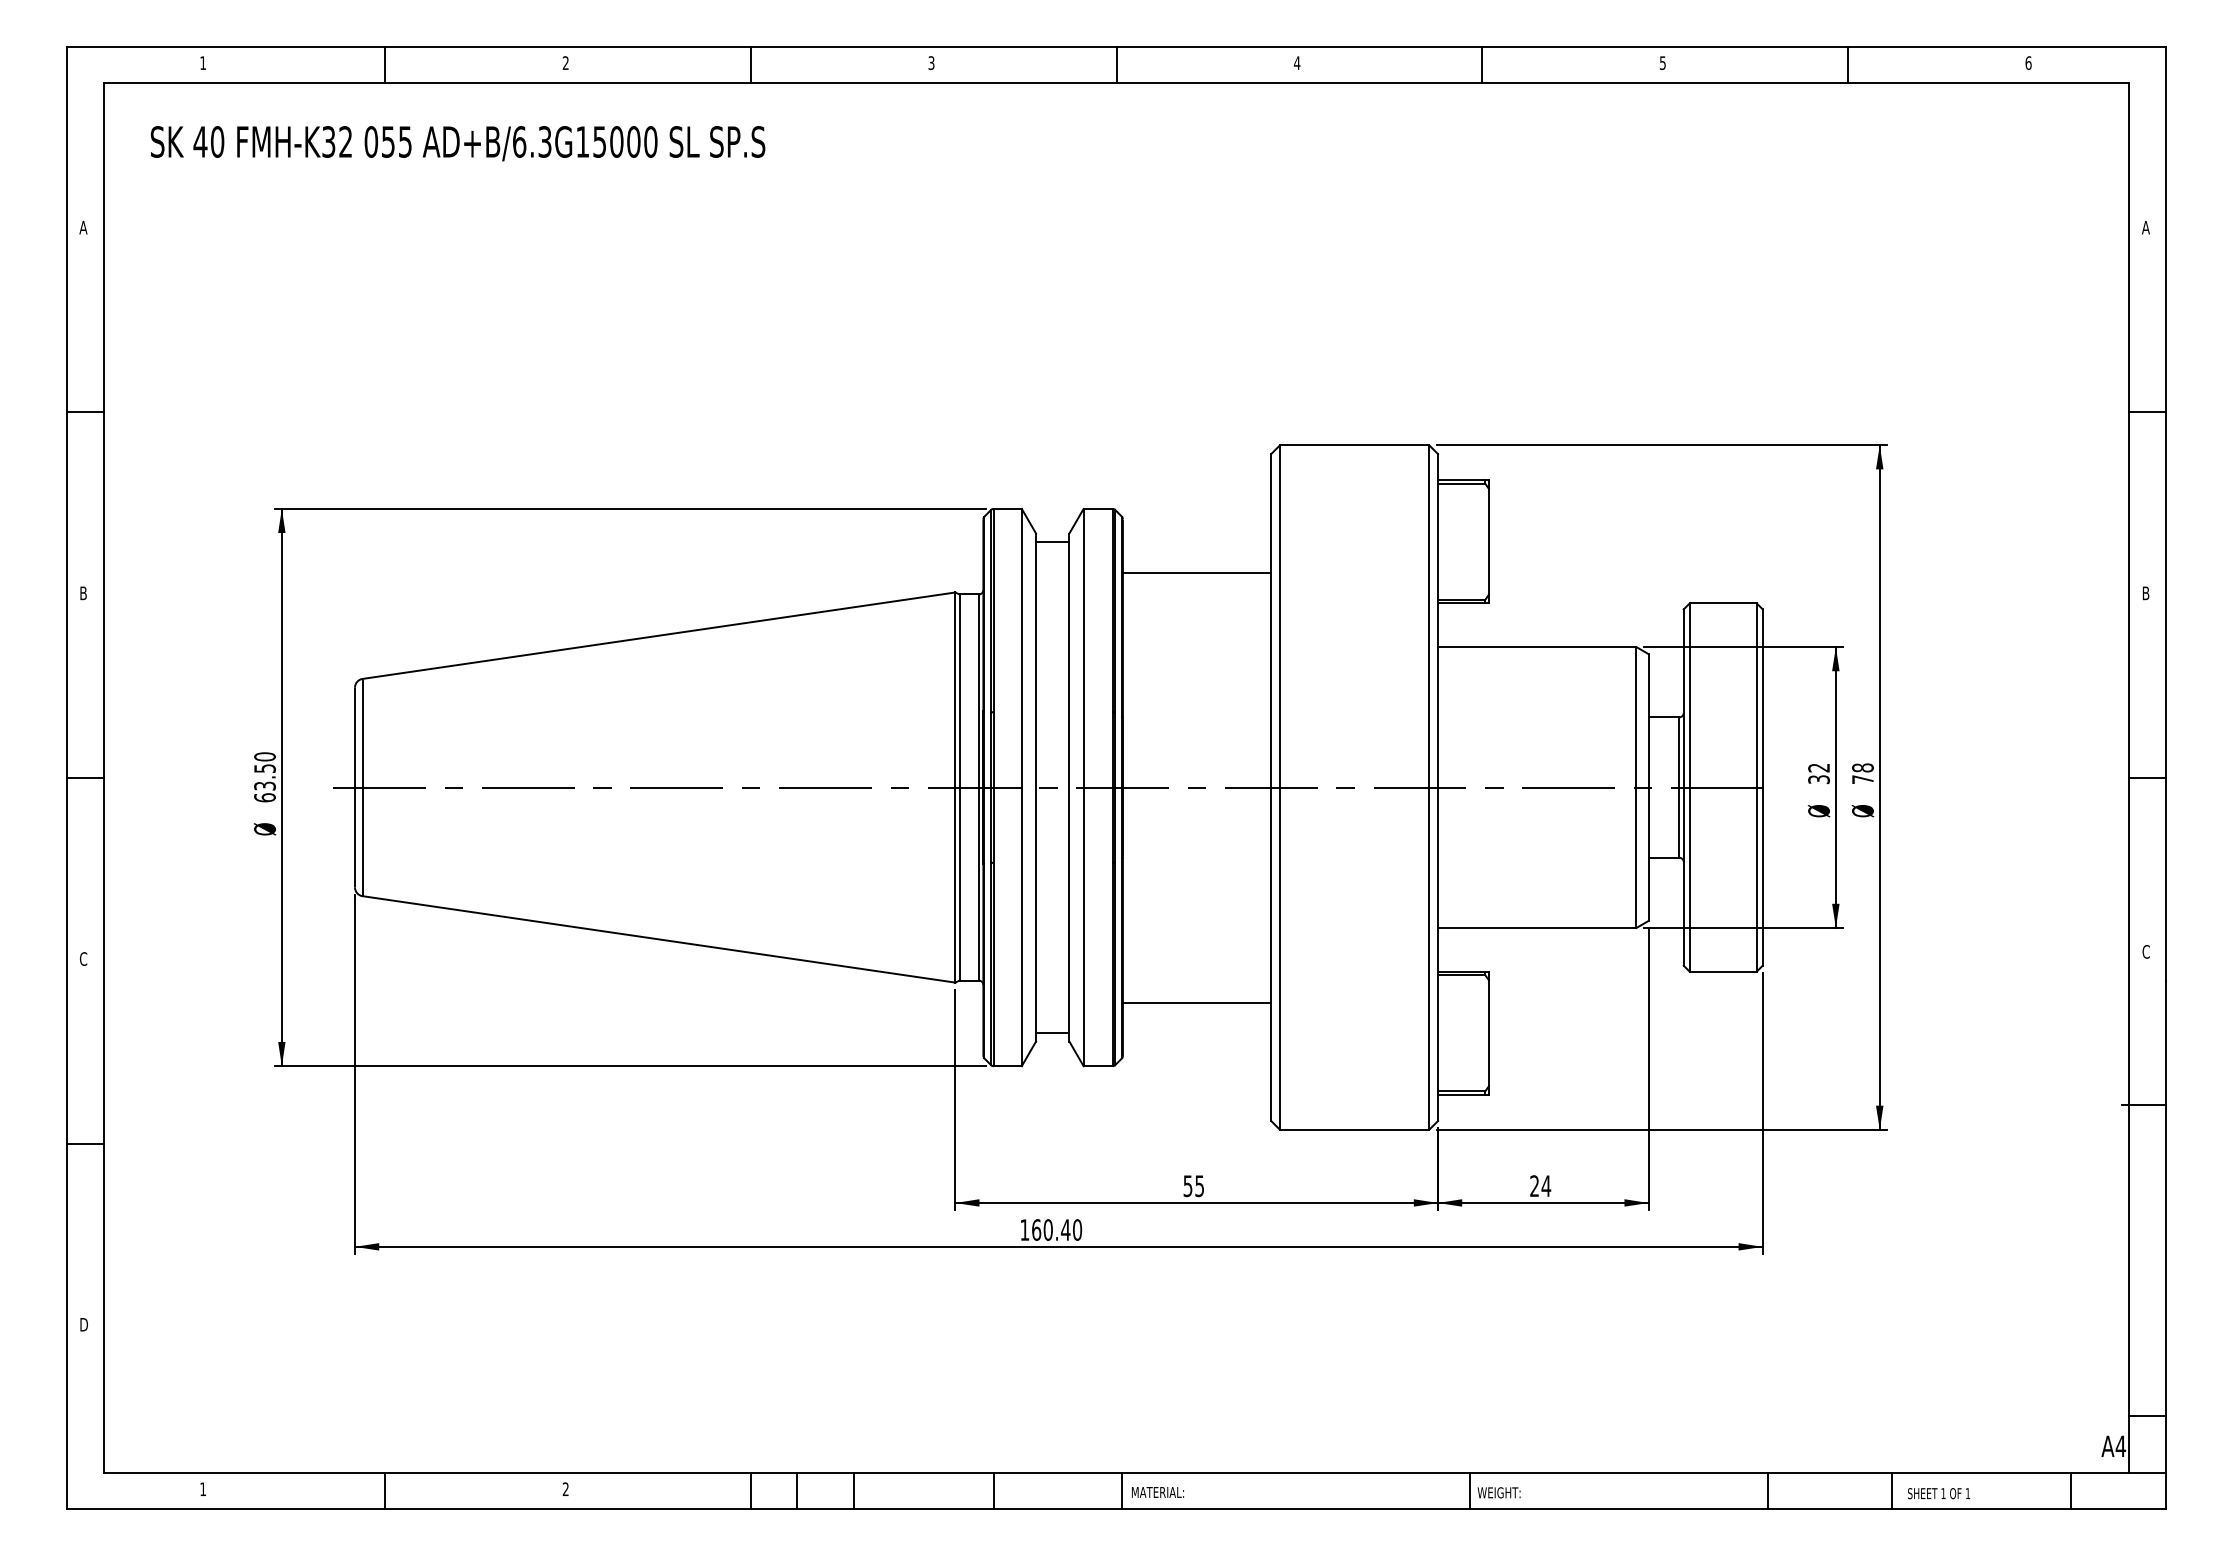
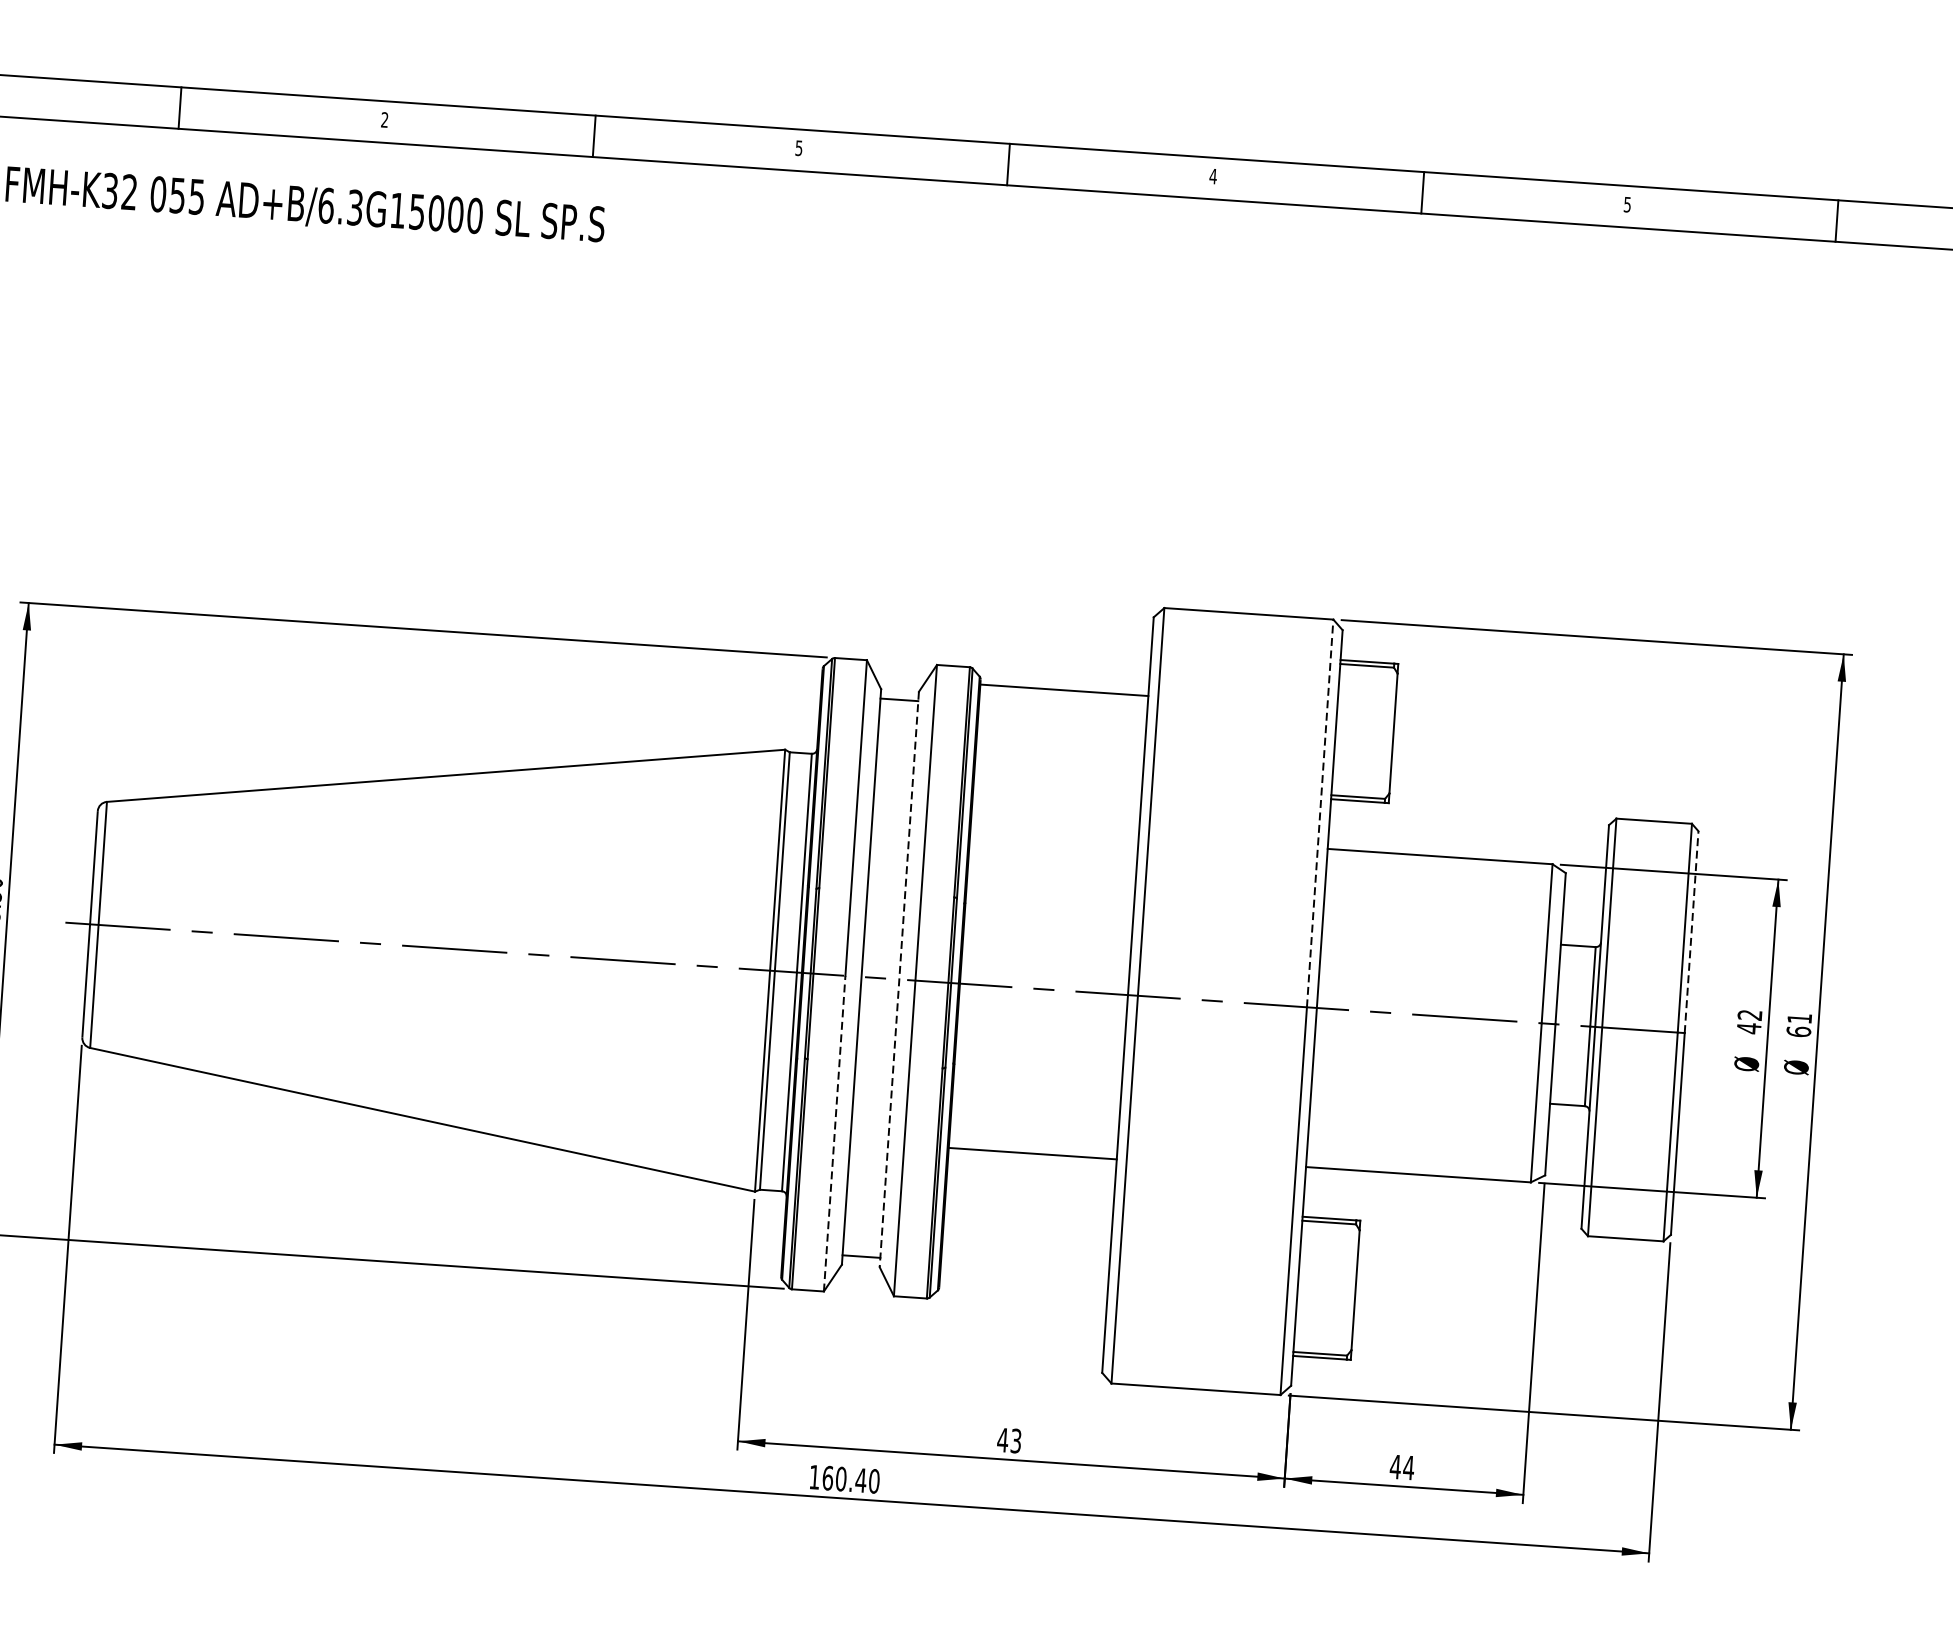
text: (931, 62) -> (799, 147), 3 -> 5
line: (1196, 572) -> (1063, 690), moved
line: (1429, 615) -> (1320, 812), solid -> dashed
line: (1762, 697) -> (1691, 931), solid -> dashed
text: (1862, 773) -> (1798, 1024), 78 -> 61
text: (1819, 779) -> (1749, 1028), 32 -> 42
line: (1069, 787) -> (899, 979), solid -> dashed
line: (1021, 926) -> (834, 1133), solid -> dashed
line: (1196, 1002) -> (1032, 1153), moved
text: (1534, 1185) -> (1395, 1466), 24 -> 44
text: (1193, 1186) -> (1009, 1441), 55 -> 43

